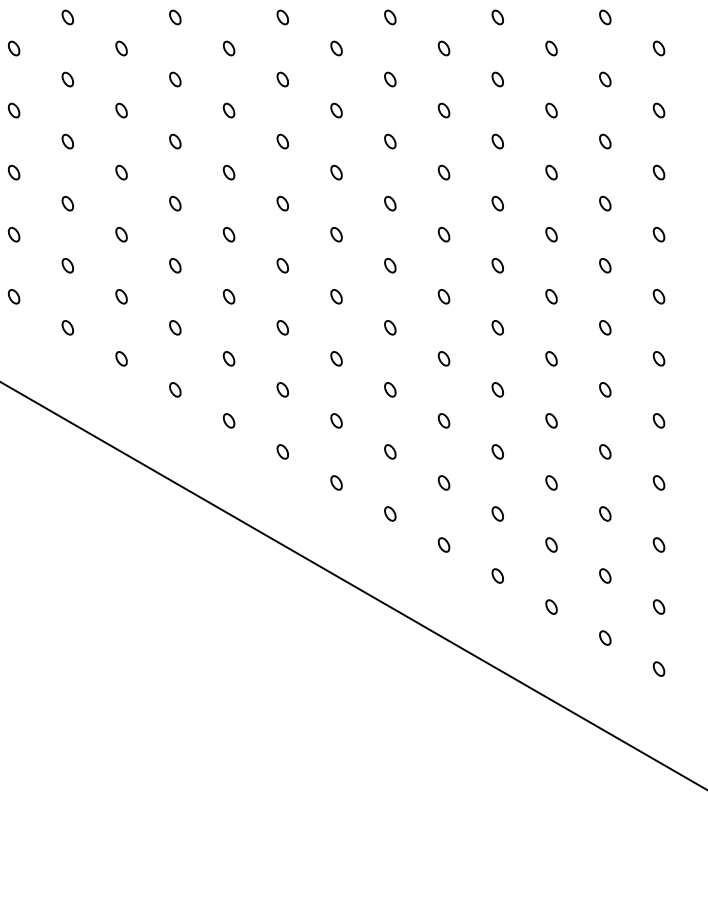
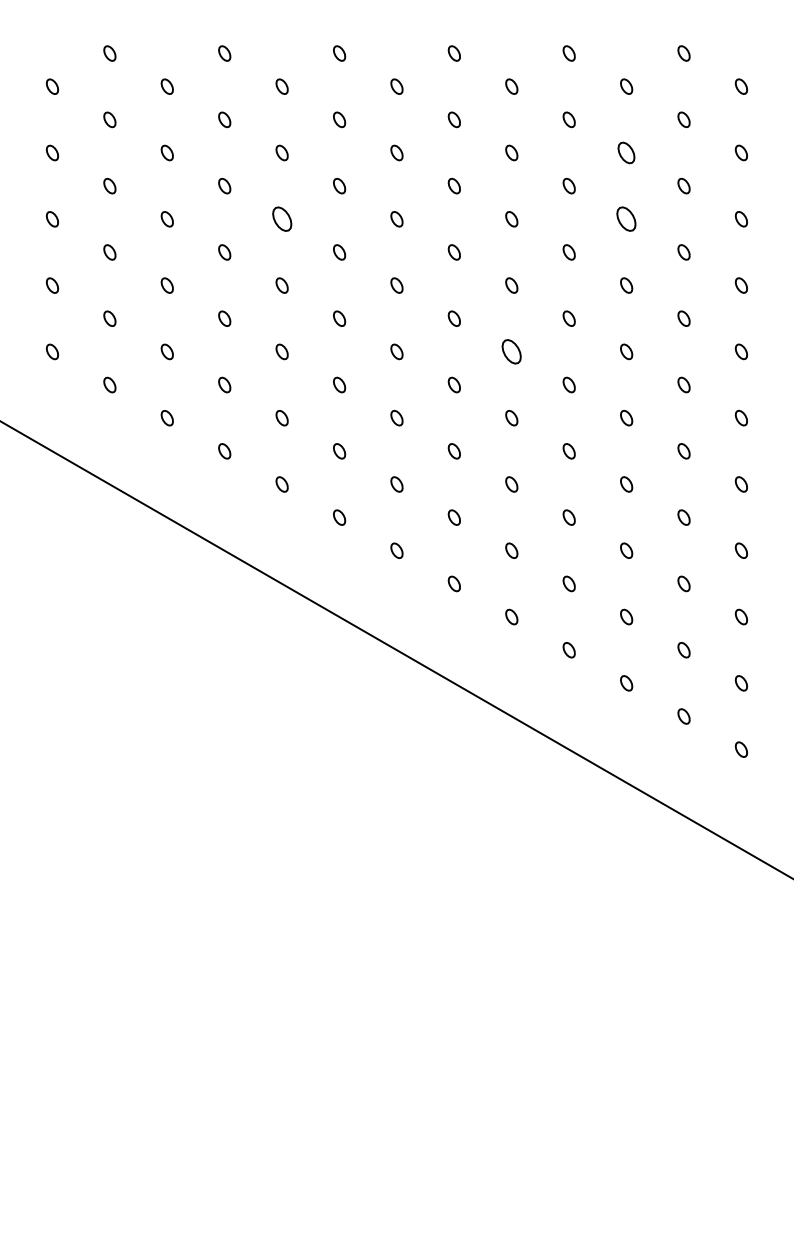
part: (551, 110) -> (626, 152), size x1.4
part: (228, 172) -> (281, 219), size x1.6
part: (551, 172) -> (626, 219), size x1.6
part: (443, 296) -> (511, 351), size x1.6

